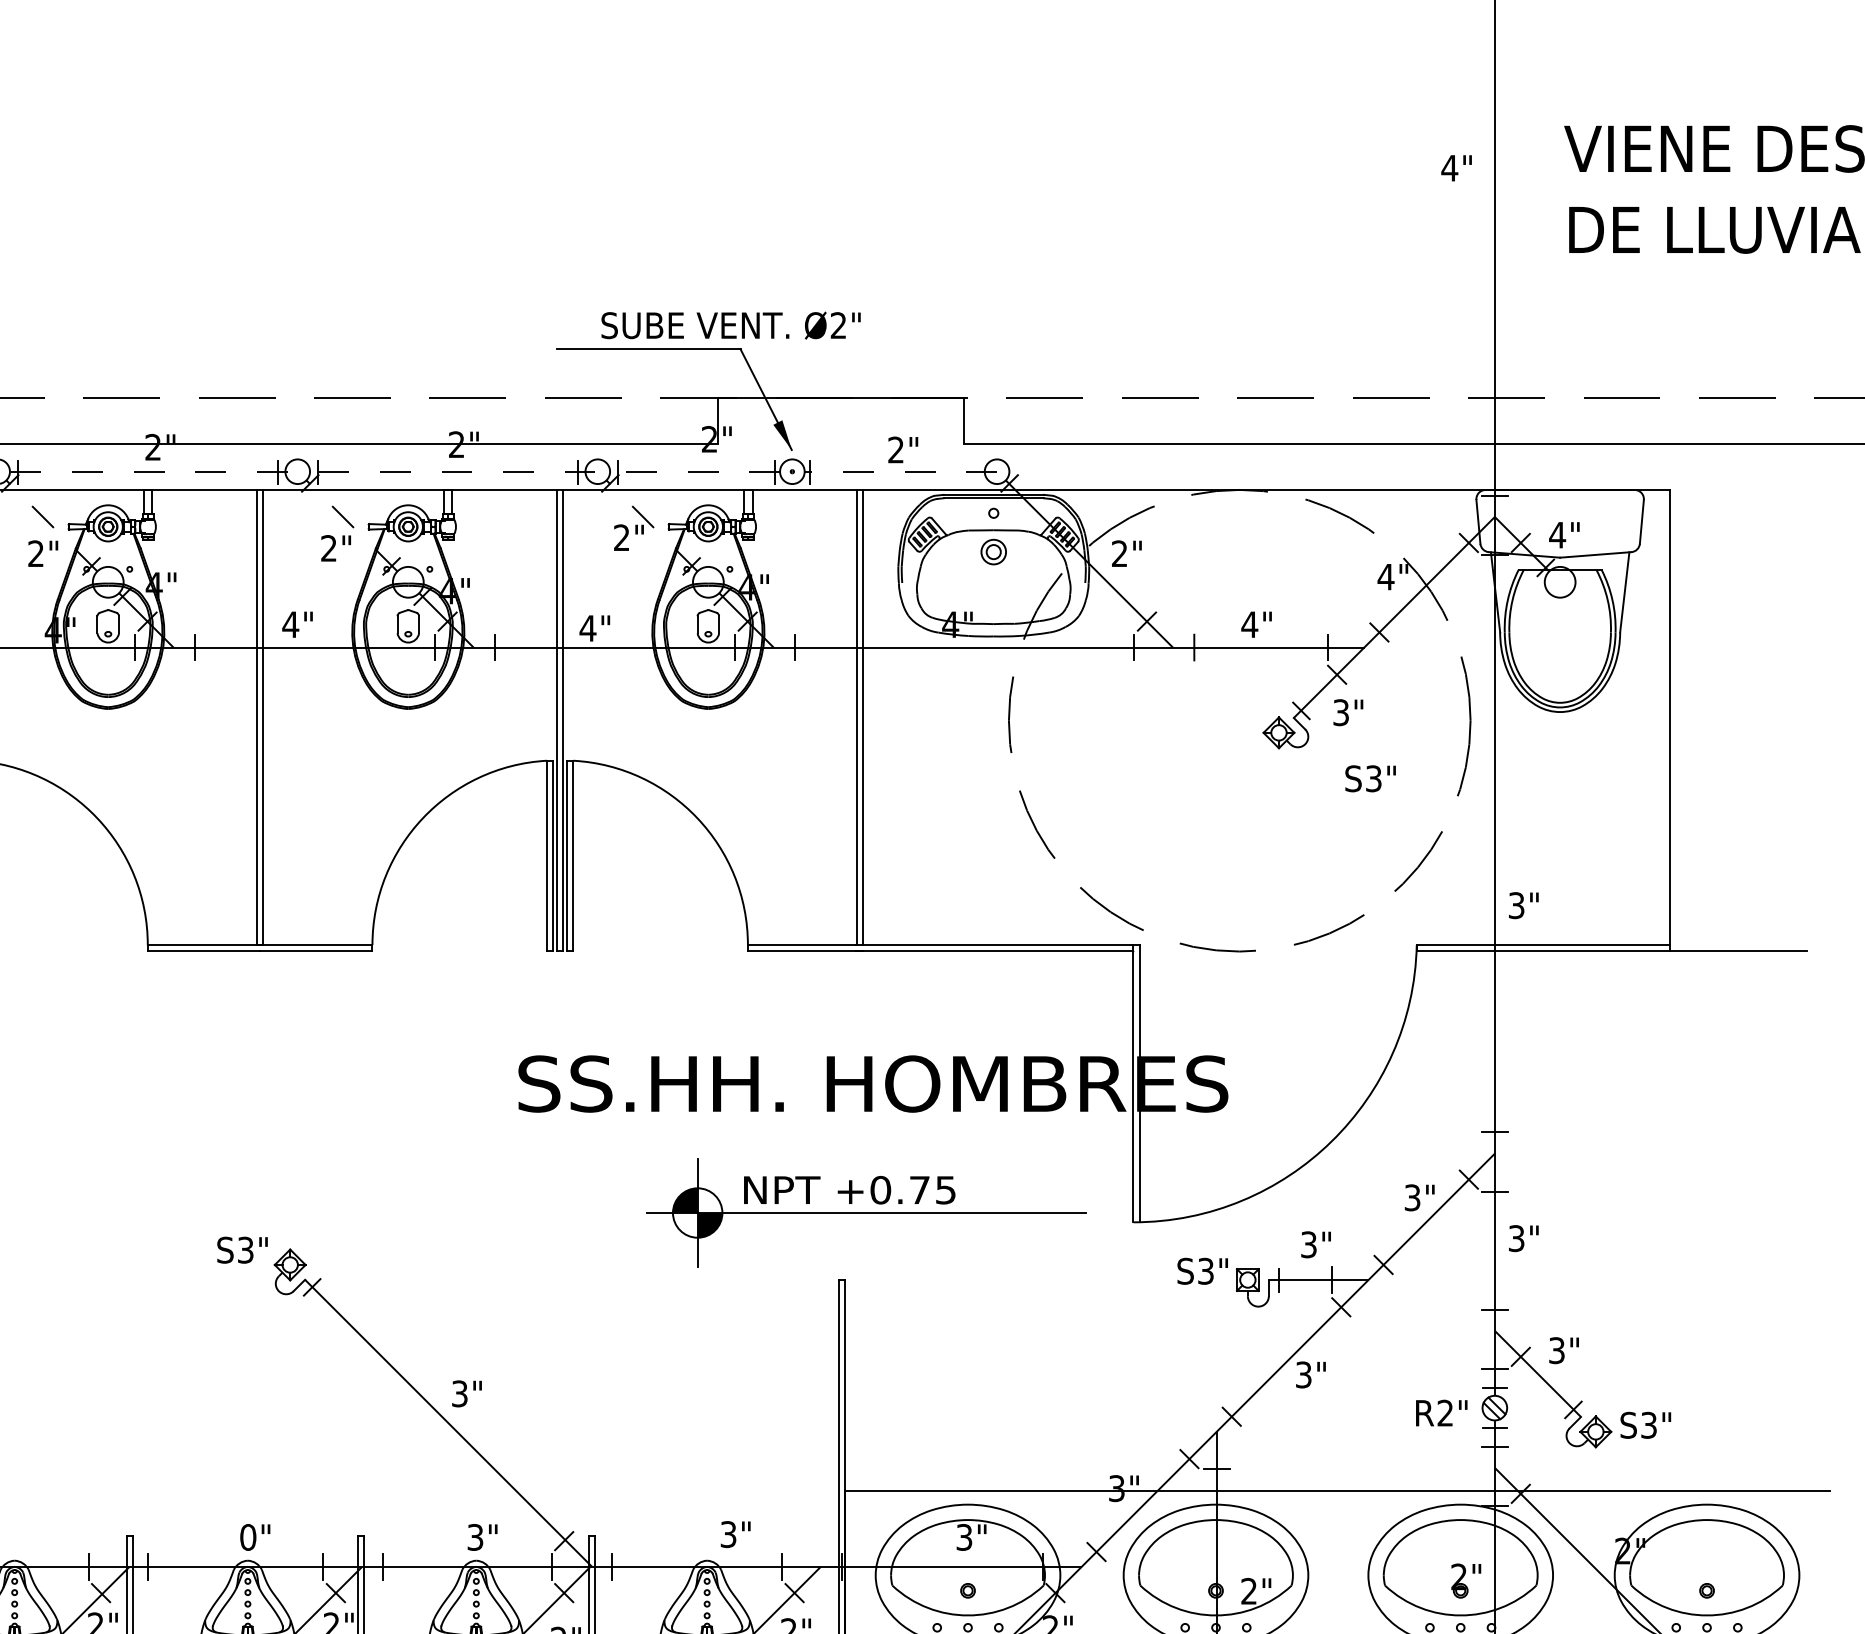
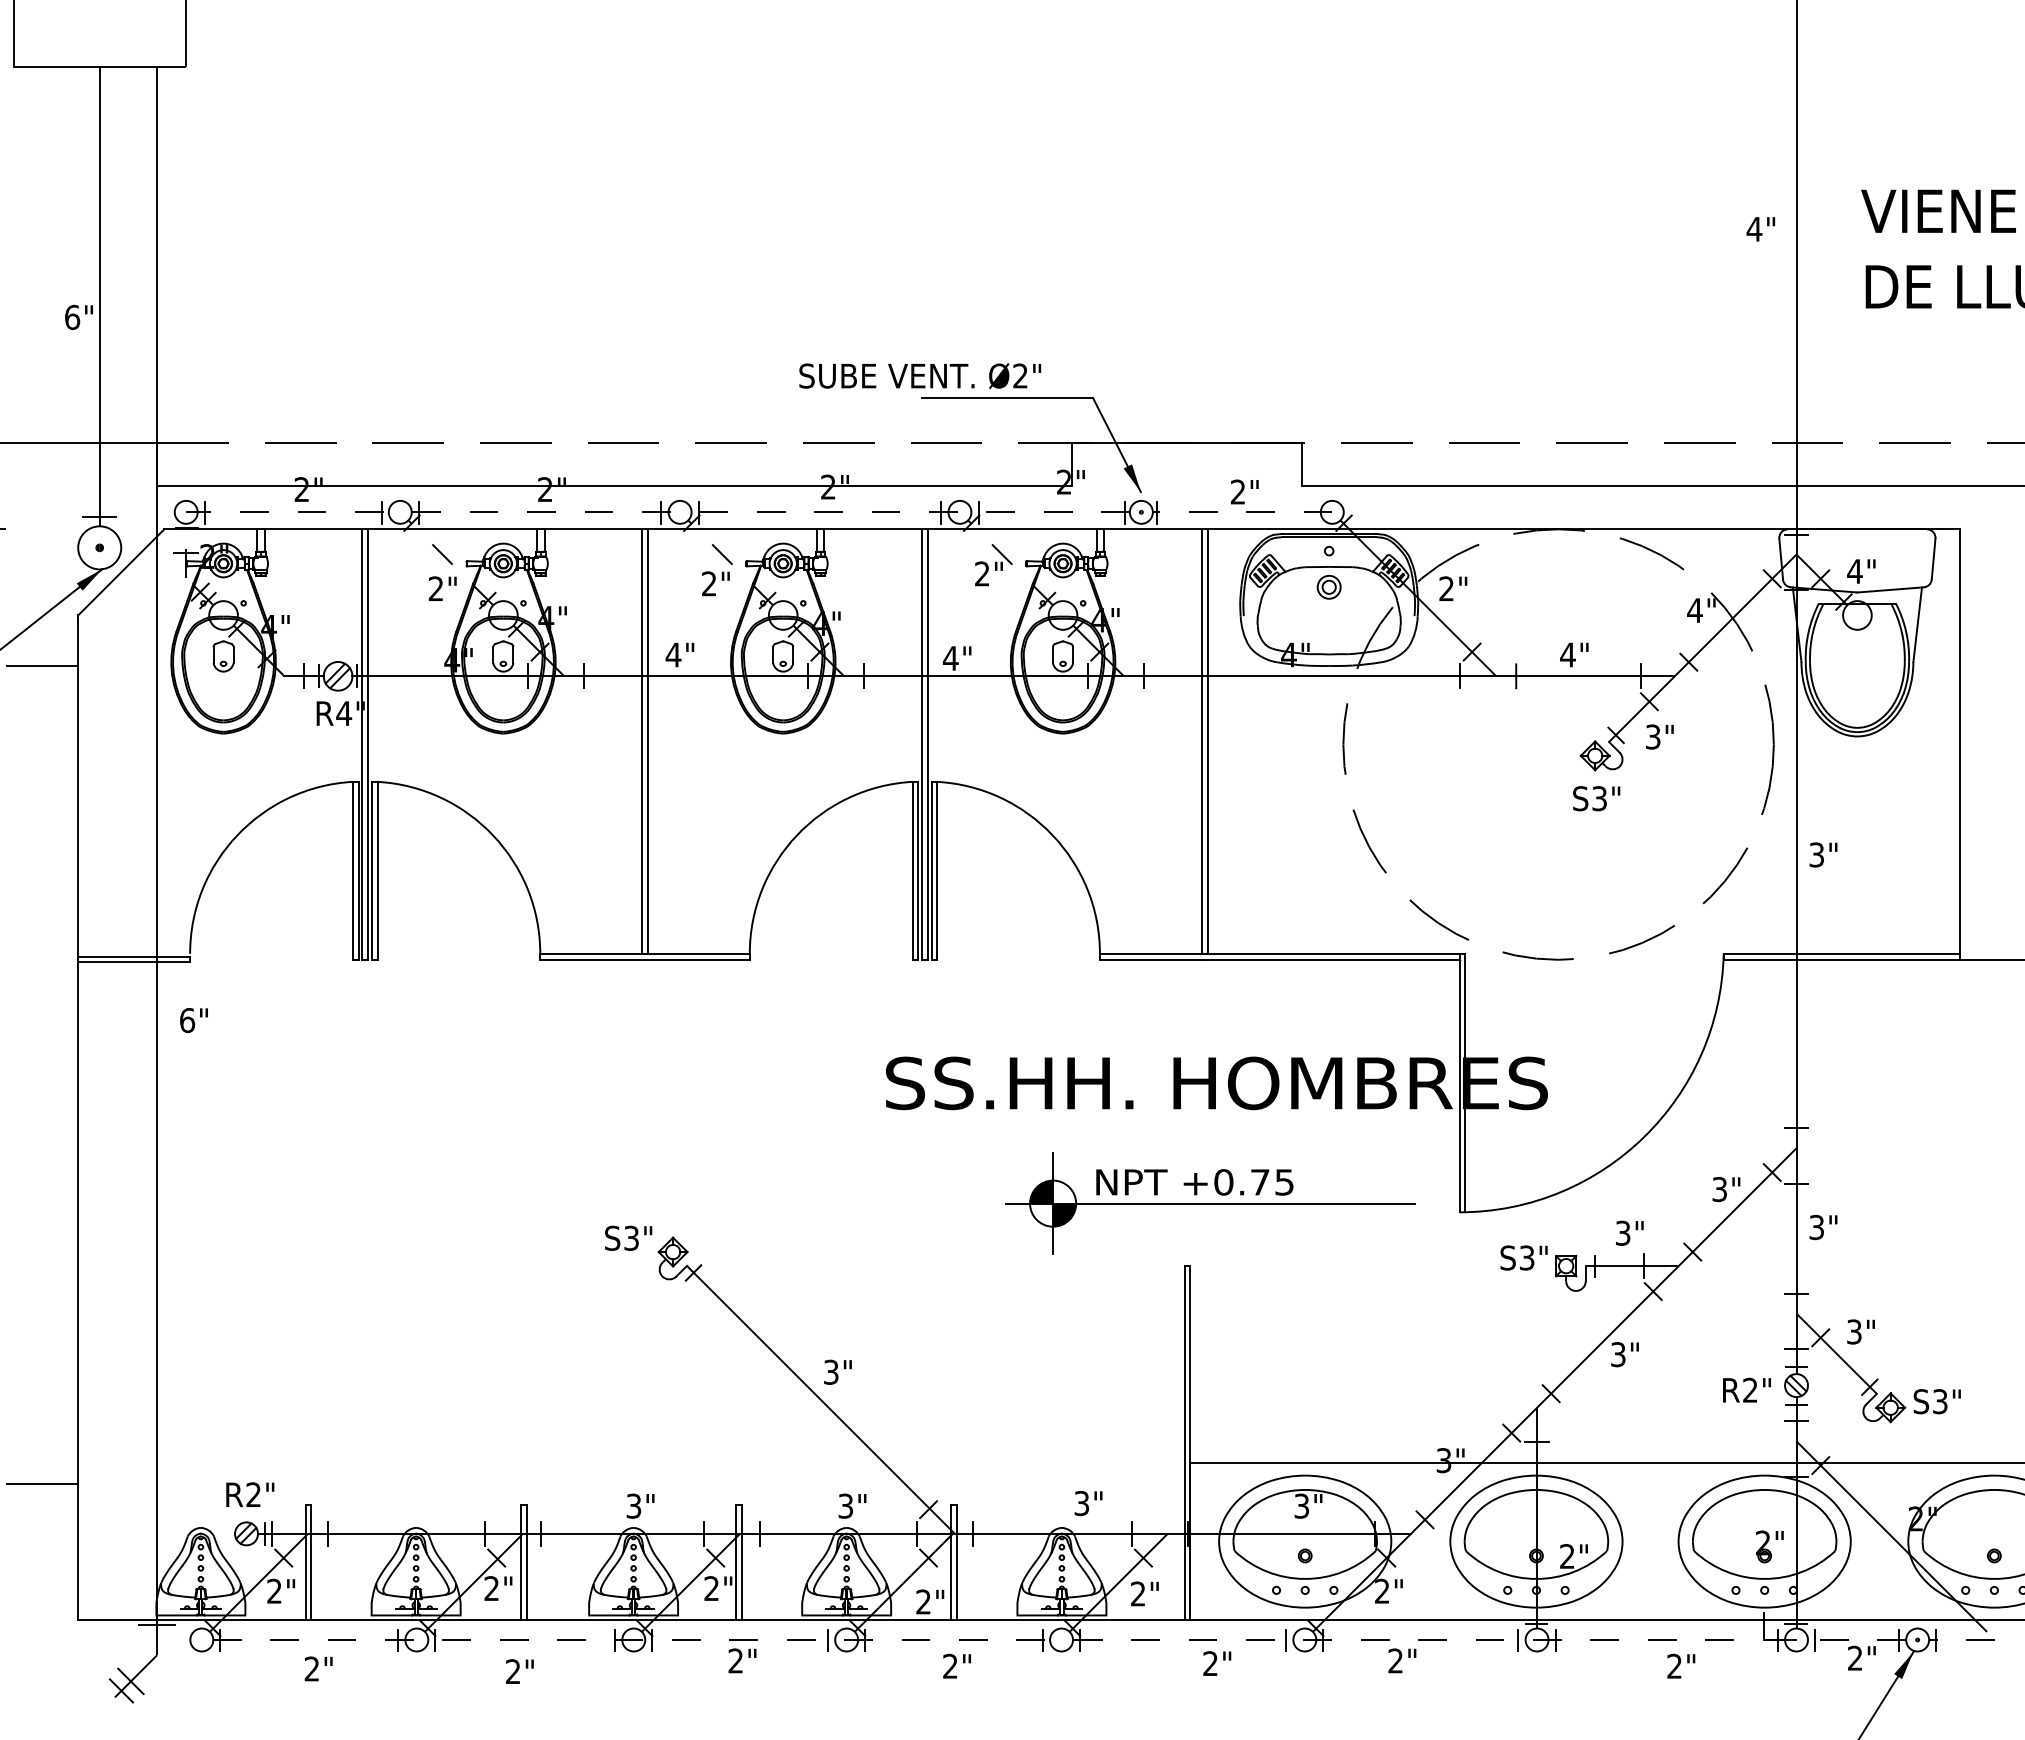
text: (731, 326) -> (920, 376), moved
text: (1370, 778) -> (1596, 798), moved
text: (1523, 905) -> (1823, 854), moved
text: (247, 1536) -> (633, 1505), 0" -> 3"

